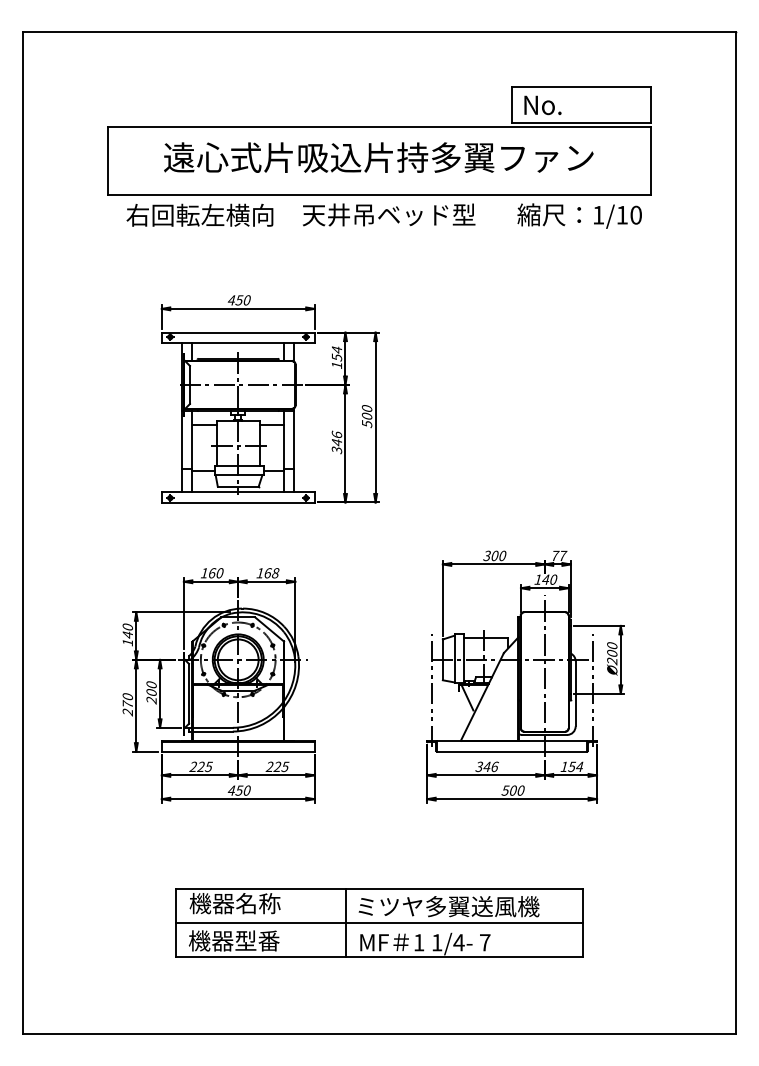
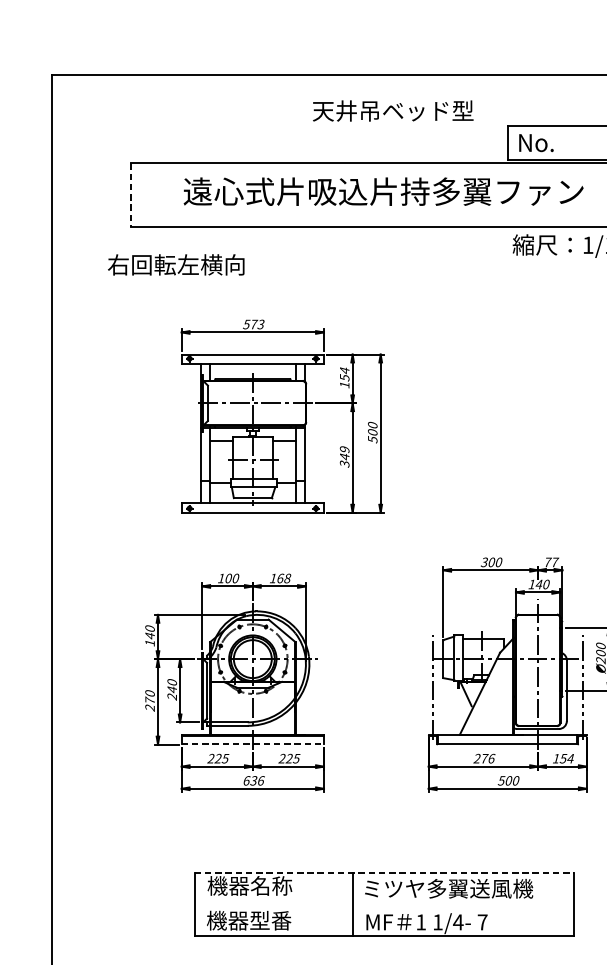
line: (107, 161) -> (131, 195), solid -> dashed
text: (199, 214) -> (175, 264), moved
text: (389, 214) -> (393, 110), moved
text: (238, 300) -> (253, 324), 450 -> 573
text: (336, 434) -> (344, 449), 346 -> 349
text: (212, 573) -> (228, 578), 160 -> 100
text: (151, 692) -> (172, 689), 200 -> 240
line: (238, 751) -> (253, 744), solid -> dashed
text: (483, 766) -> (481, 758), 346 -> 276
text: (239, 790) -> (254, 780), 450 -> 636
line: (379, 889) -> (384, 872), solid -> dashed
line: (379, 923) -> (384, 904), removed

